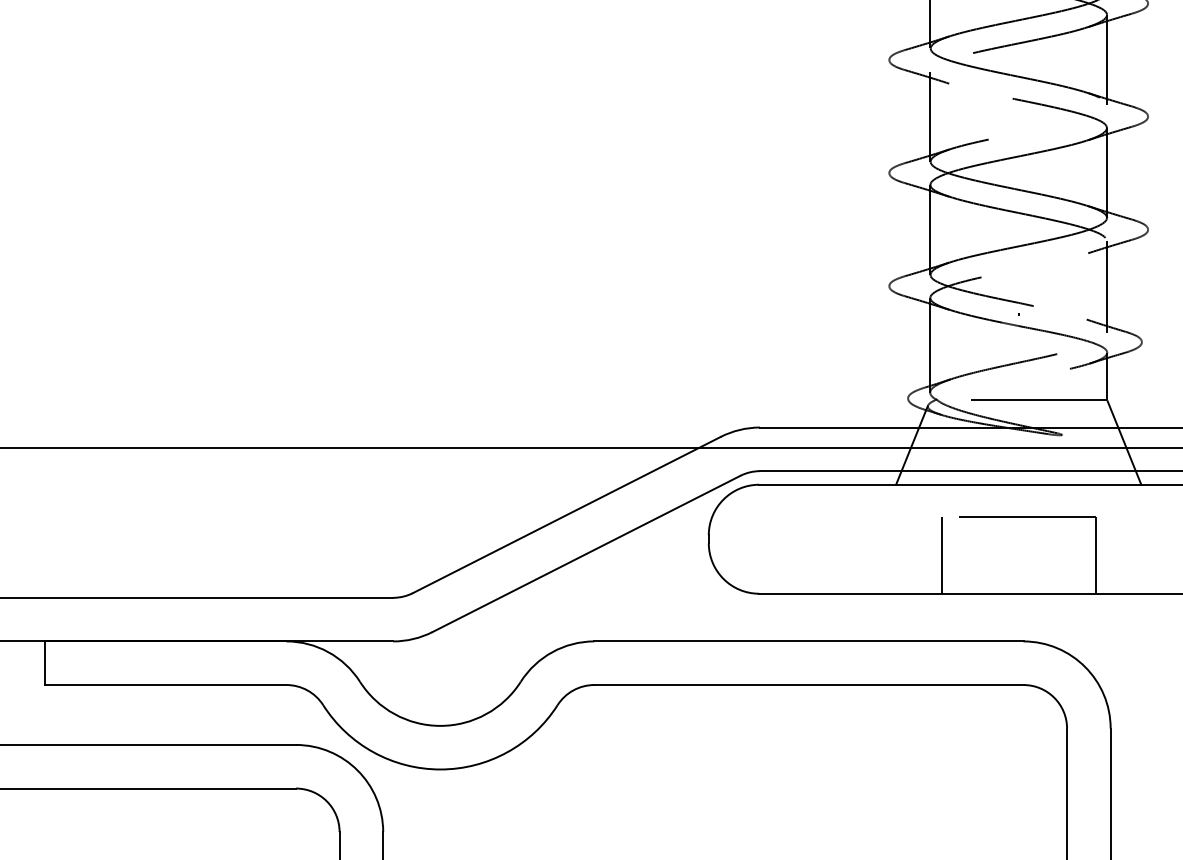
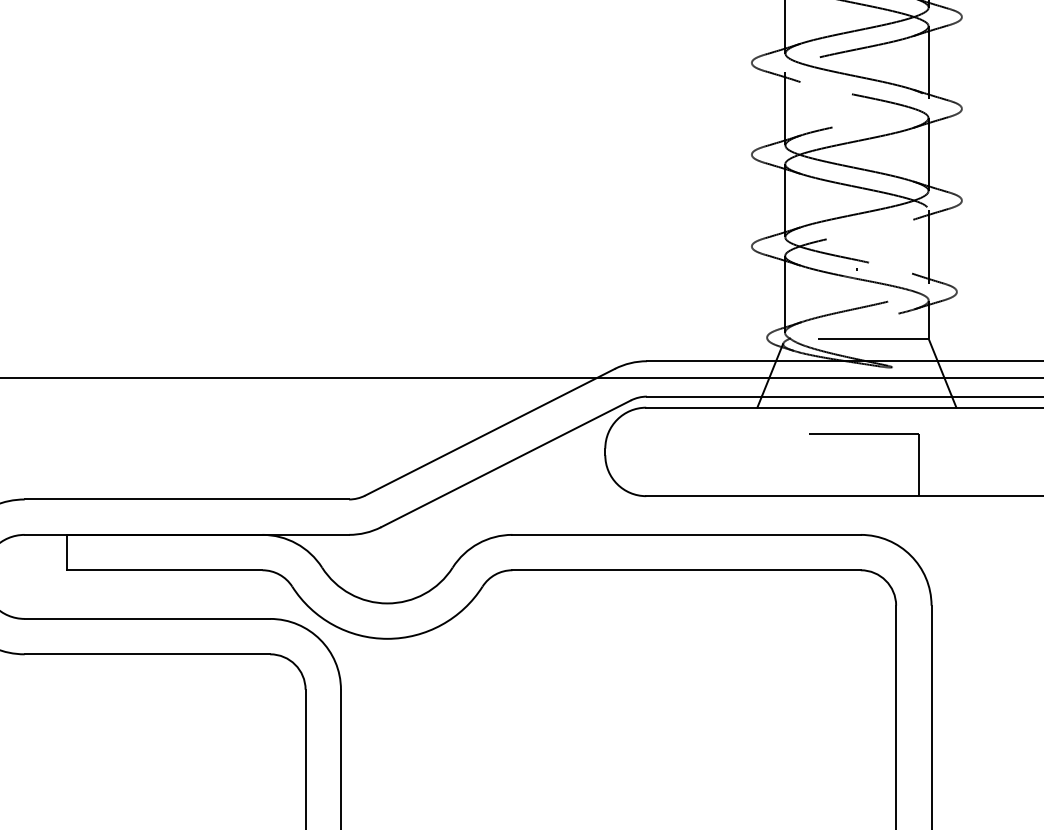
line: (941, 555) -> (794, 465), removed

